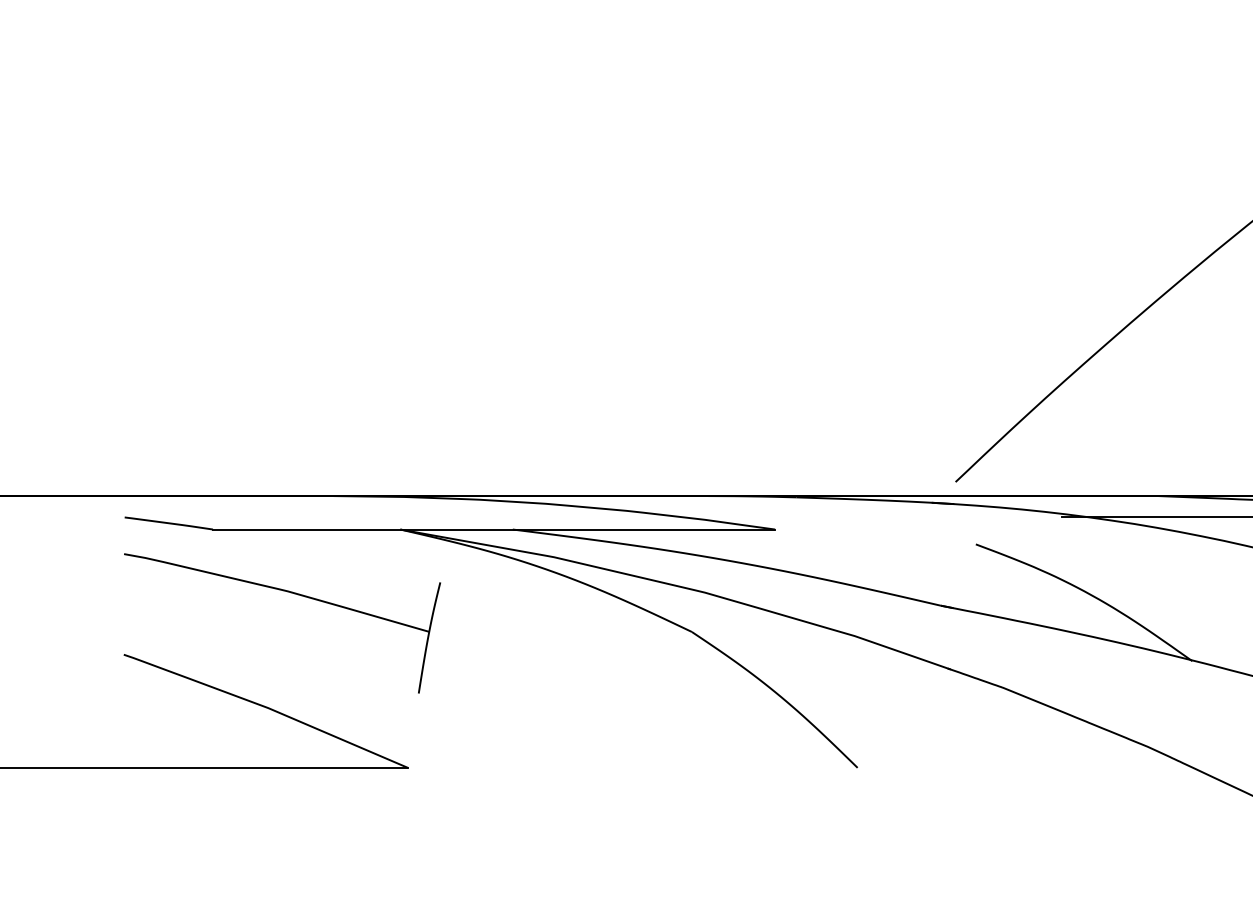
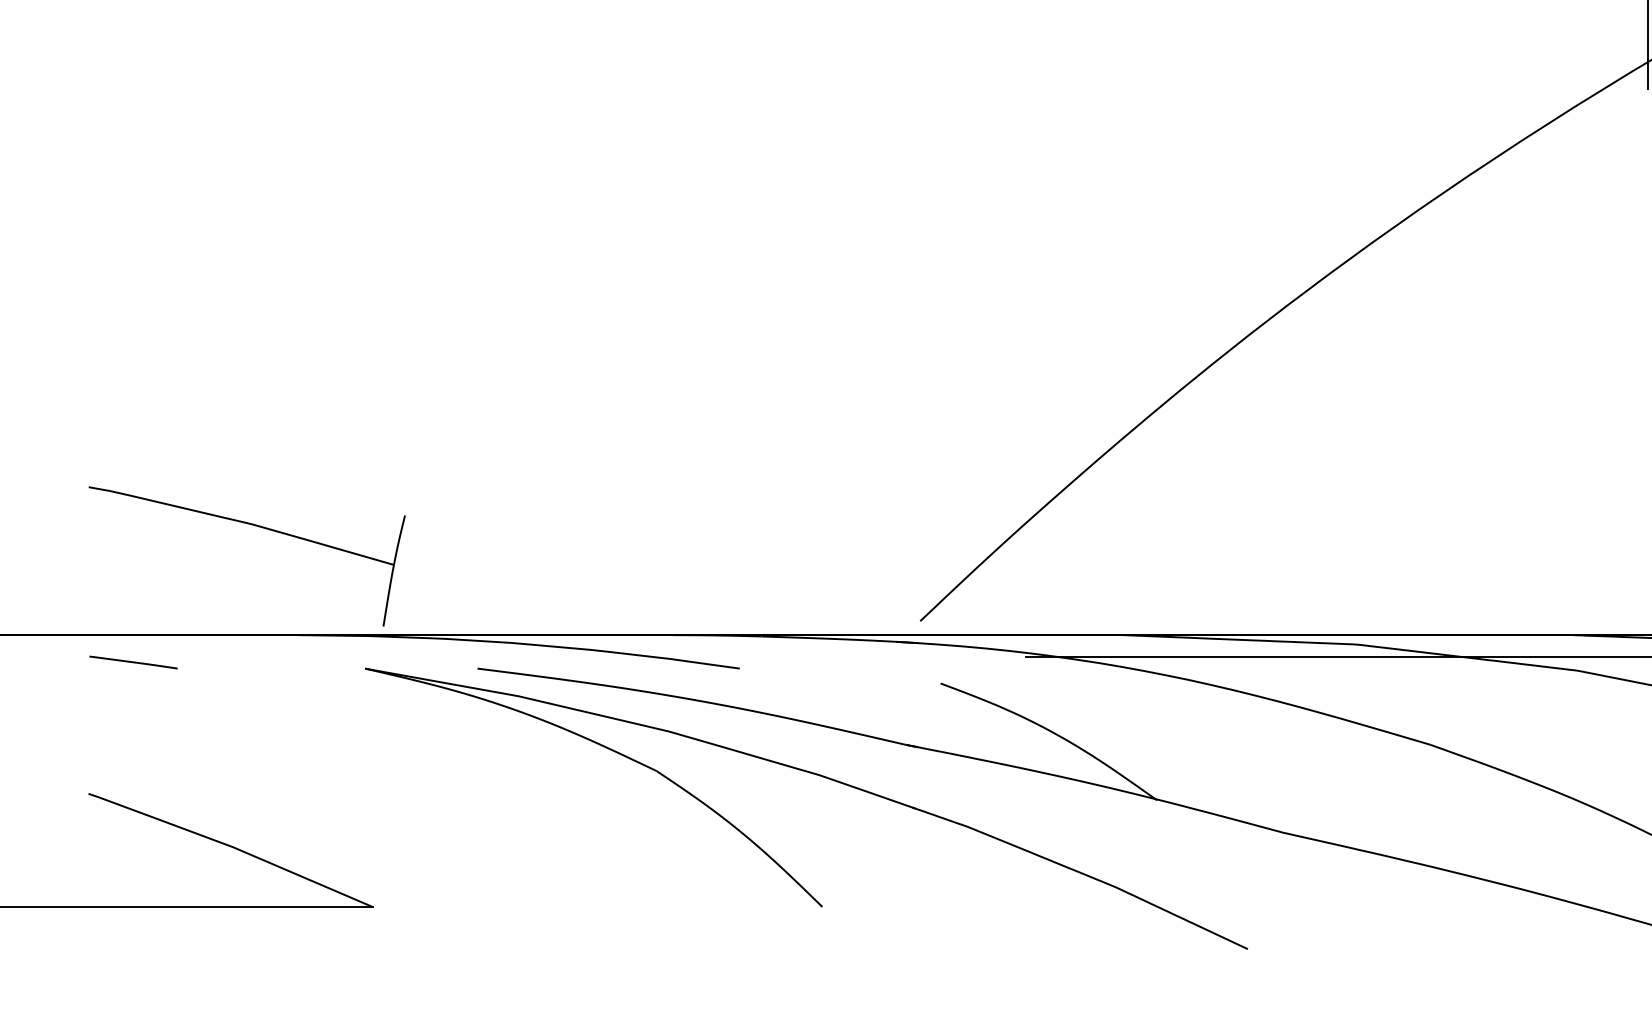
line: (493, 529) -> (458, 668), removed
part: (290, 593) -> (255, 526), moved

